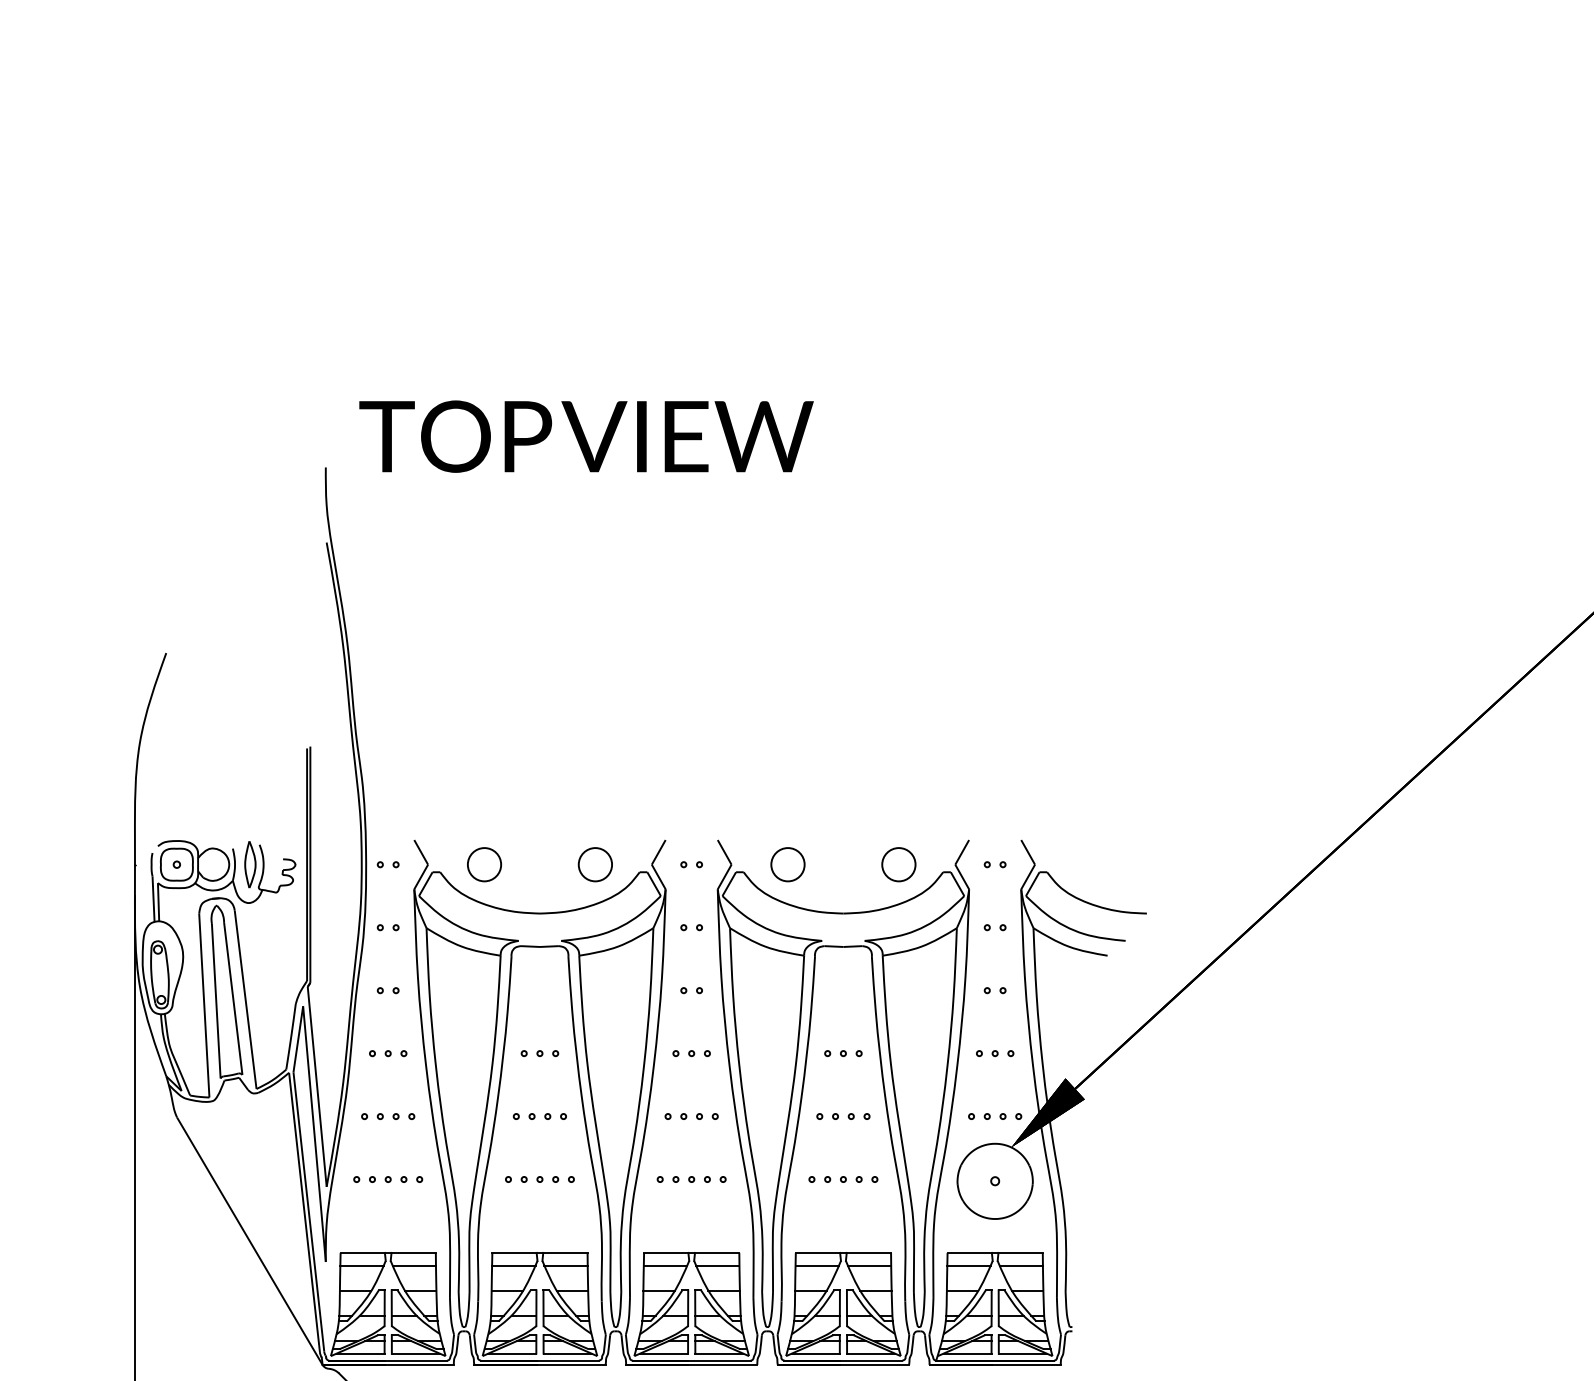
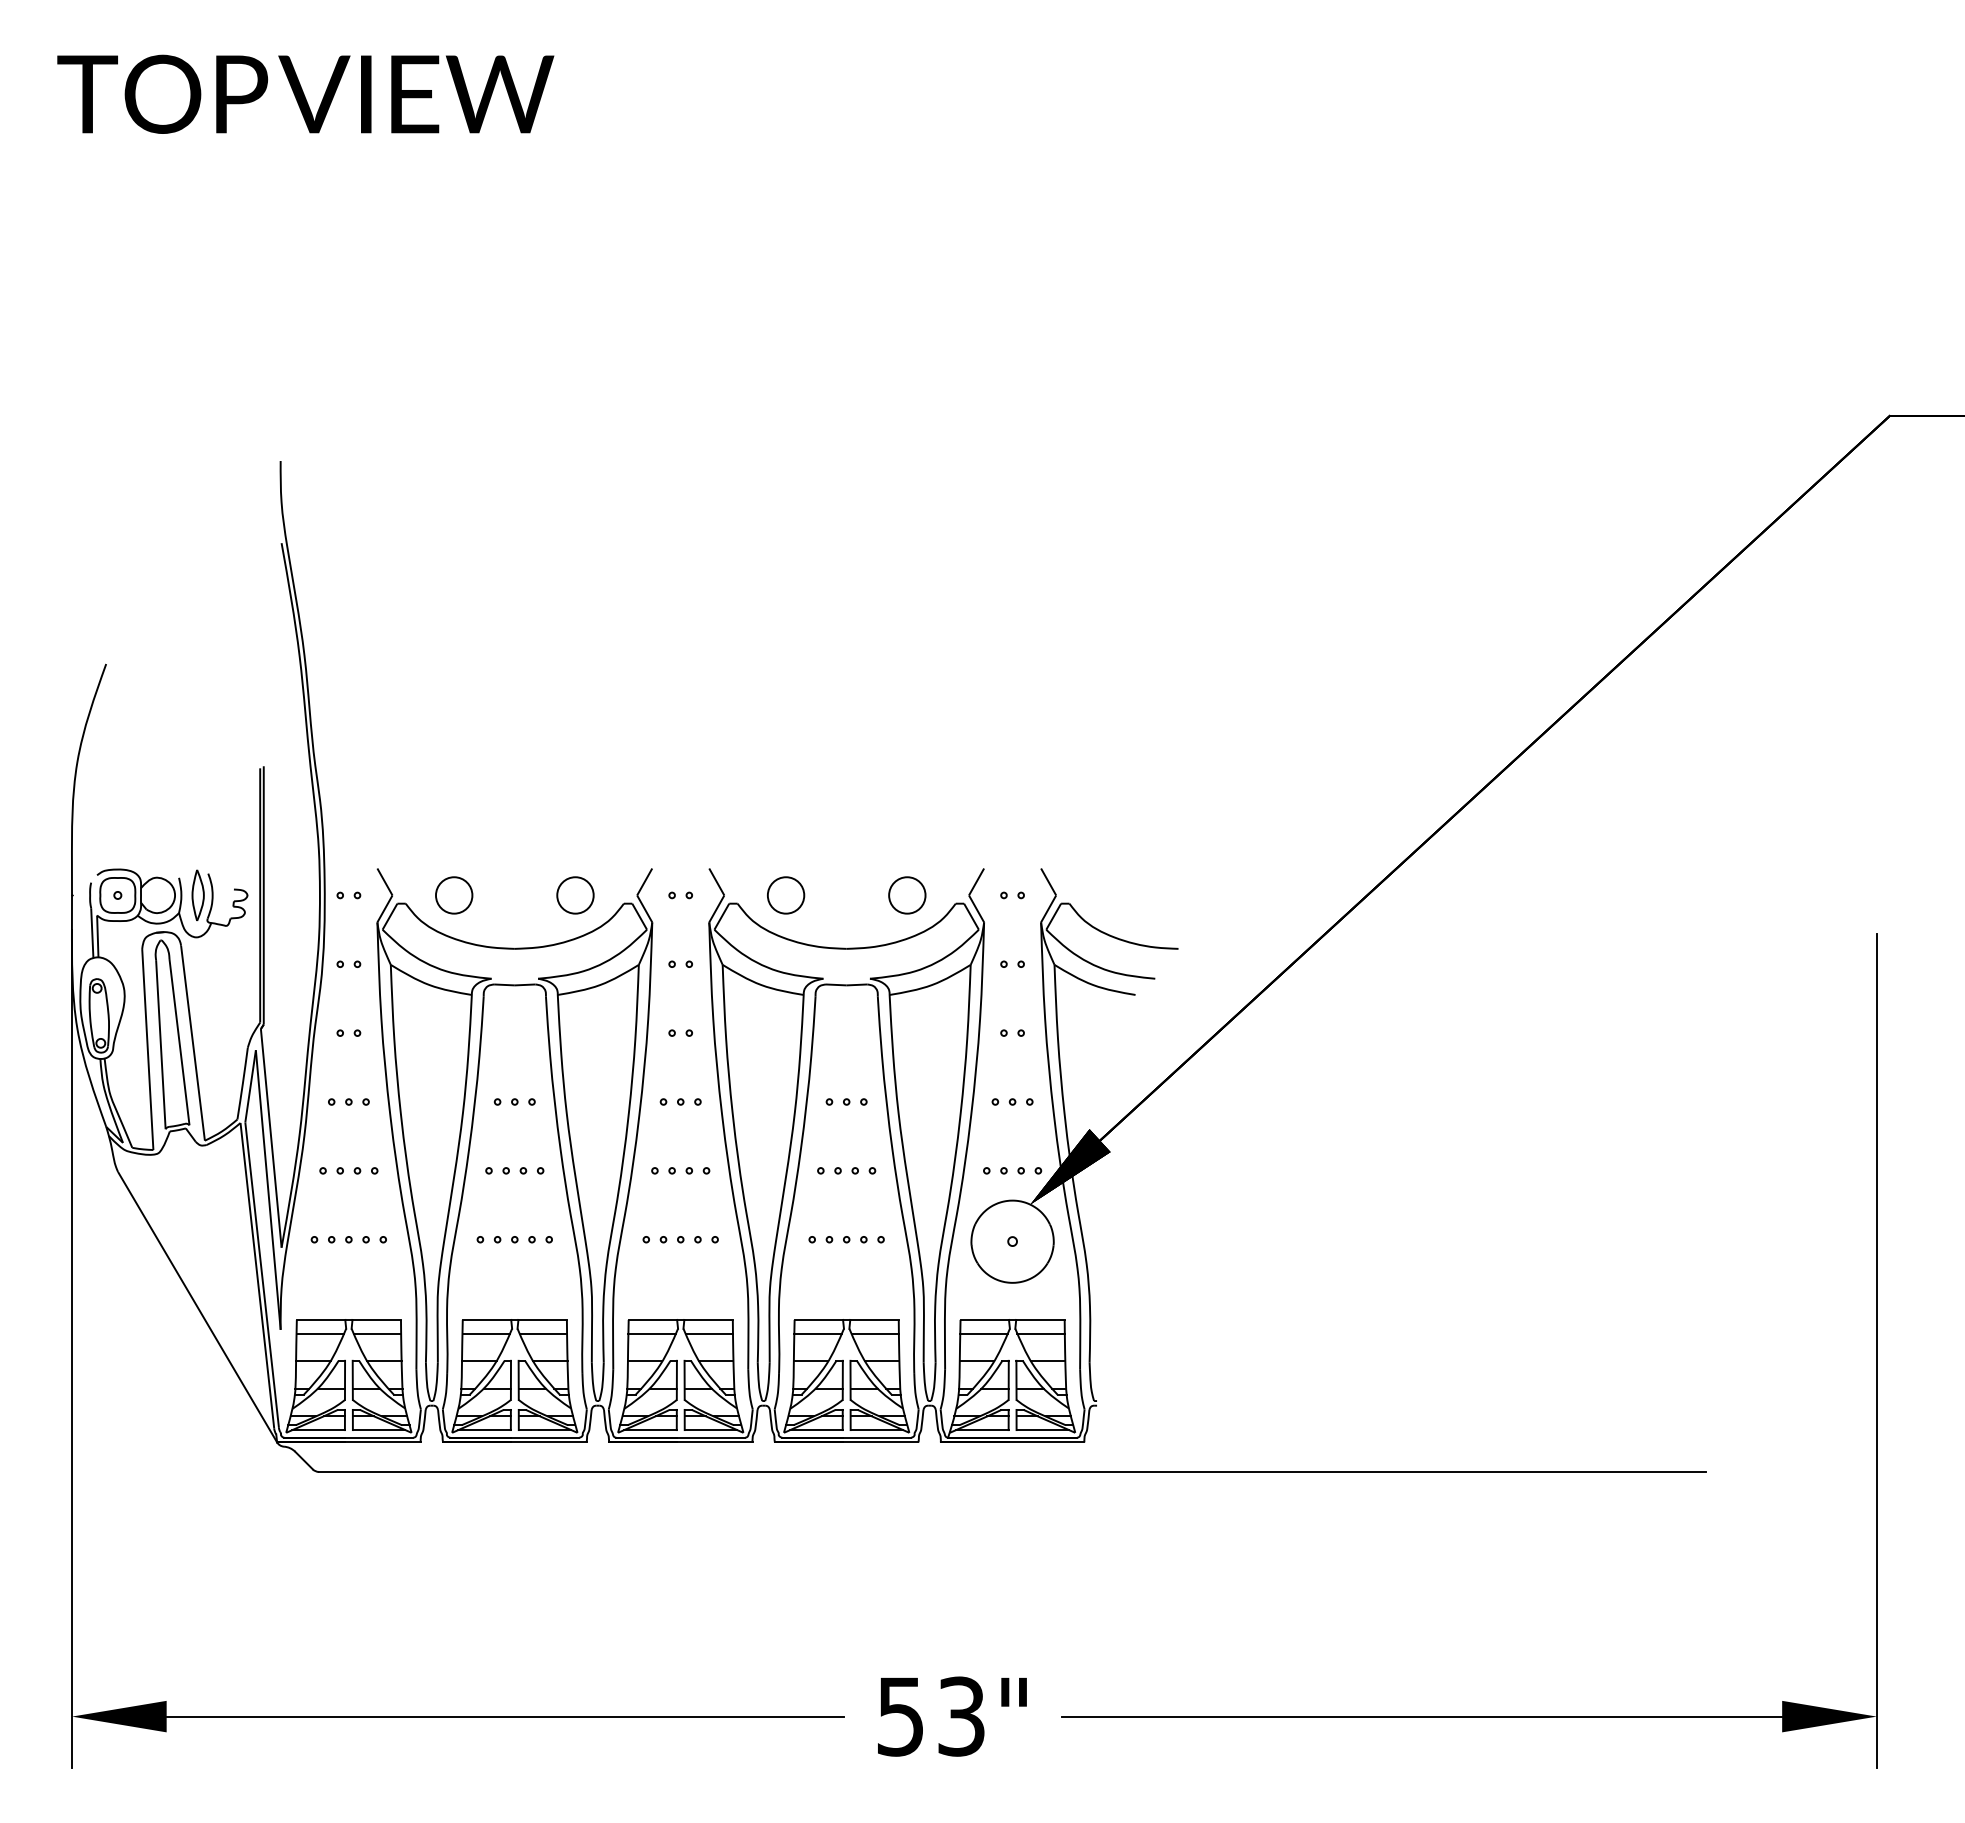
text: (586, 435) -> (305, 93), moved

